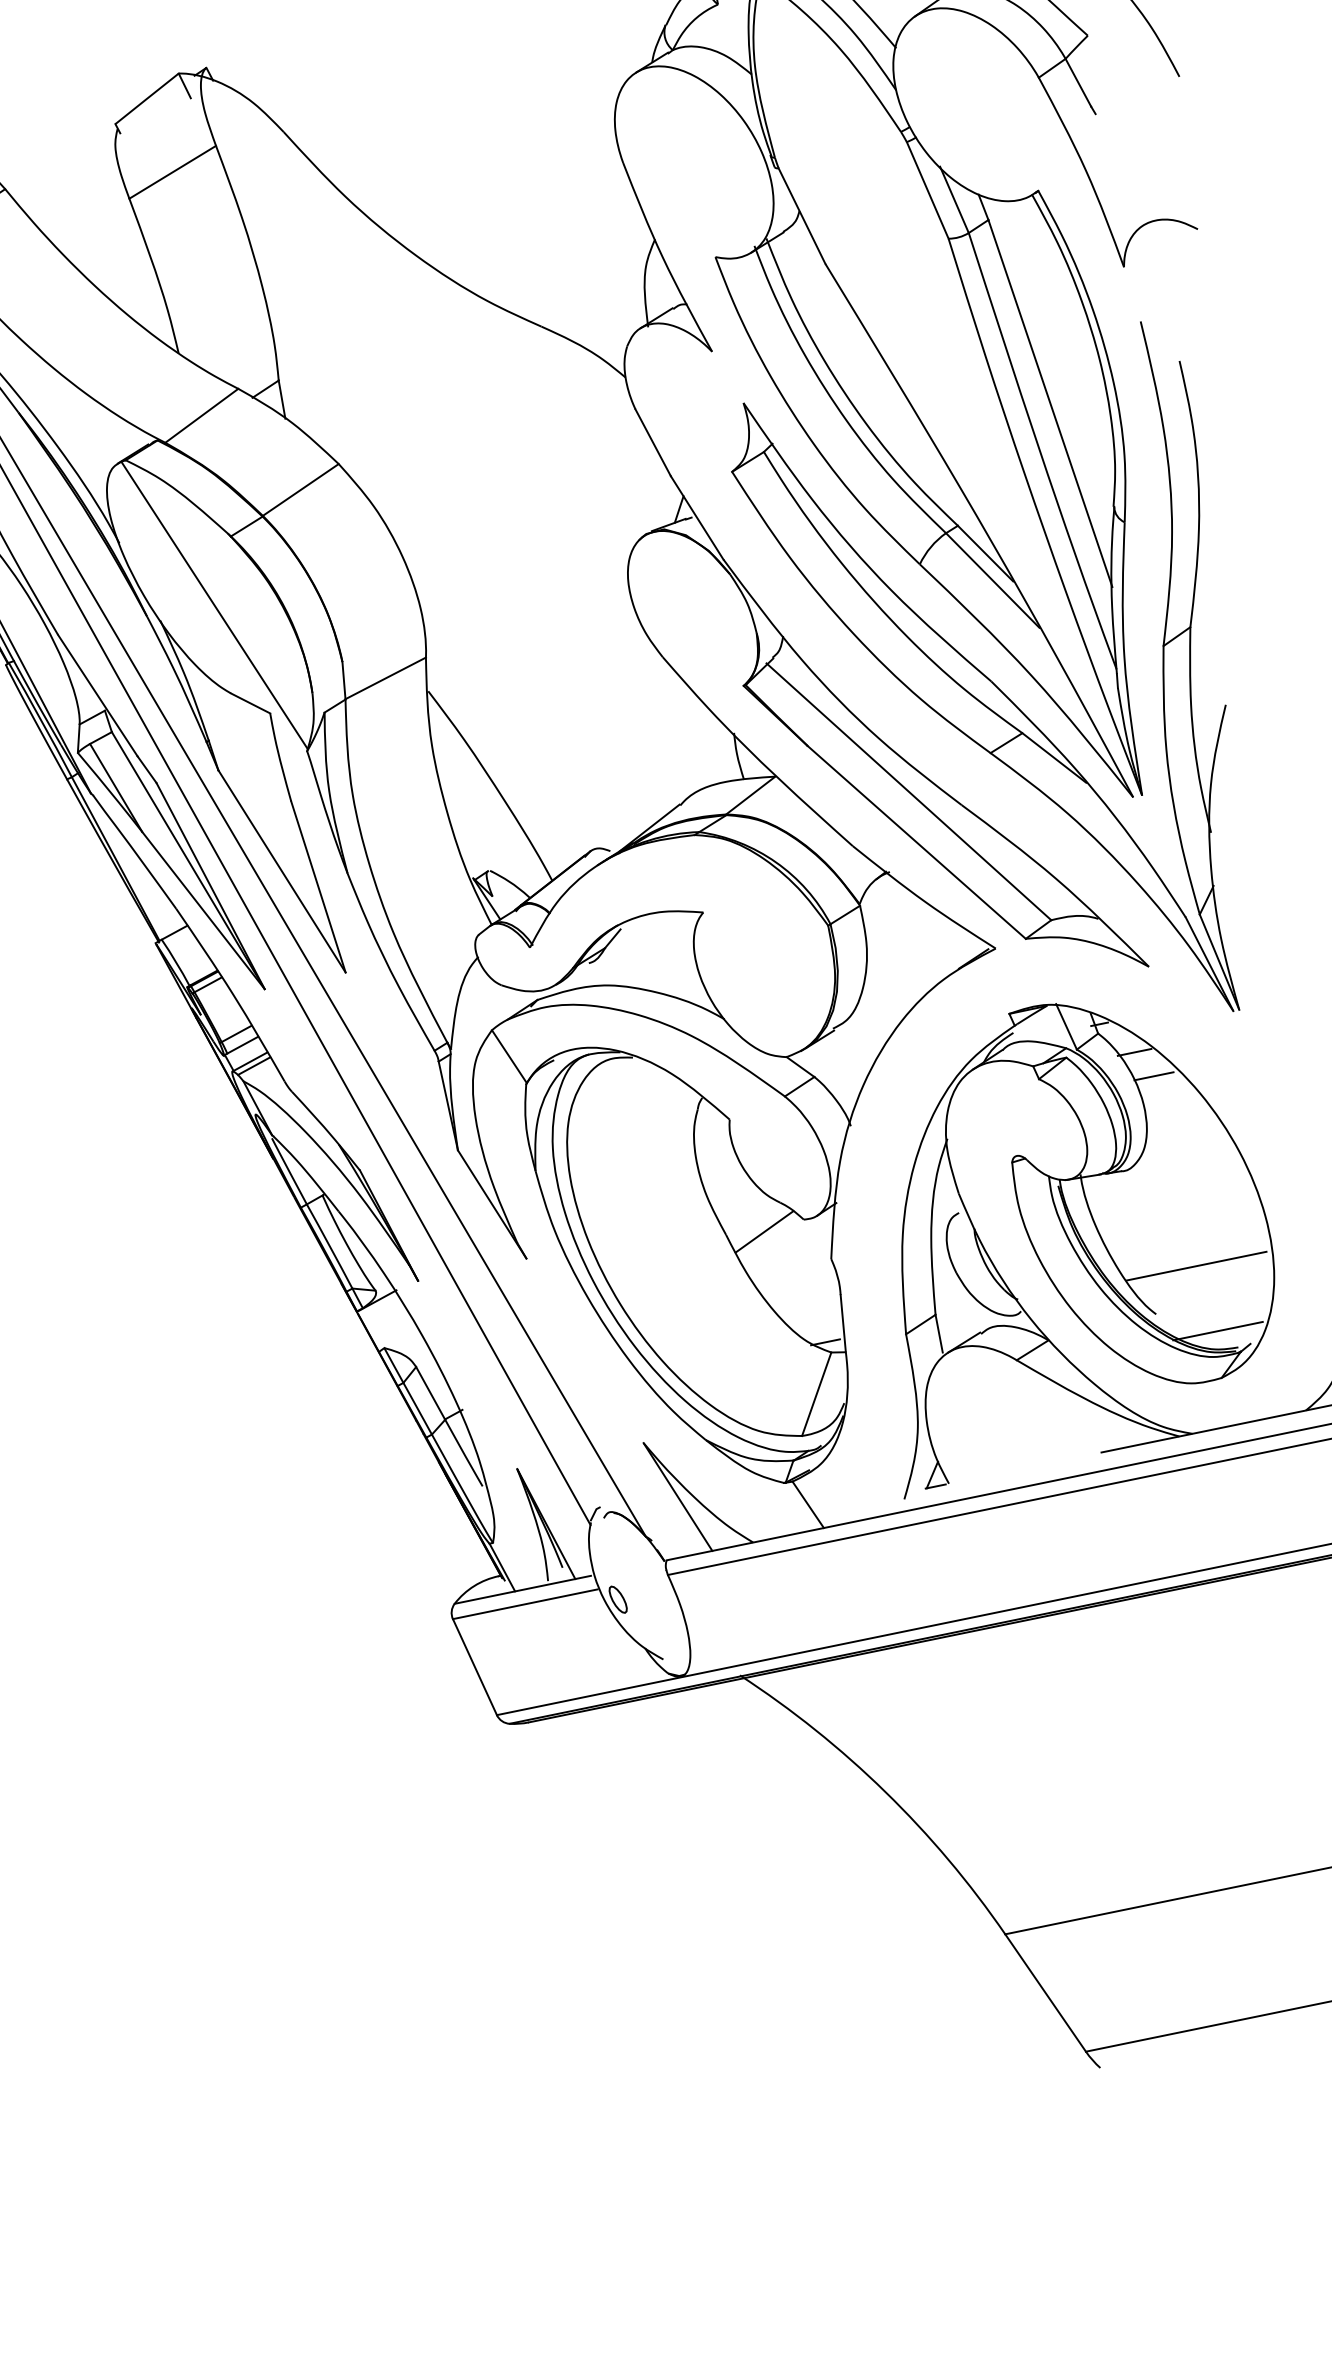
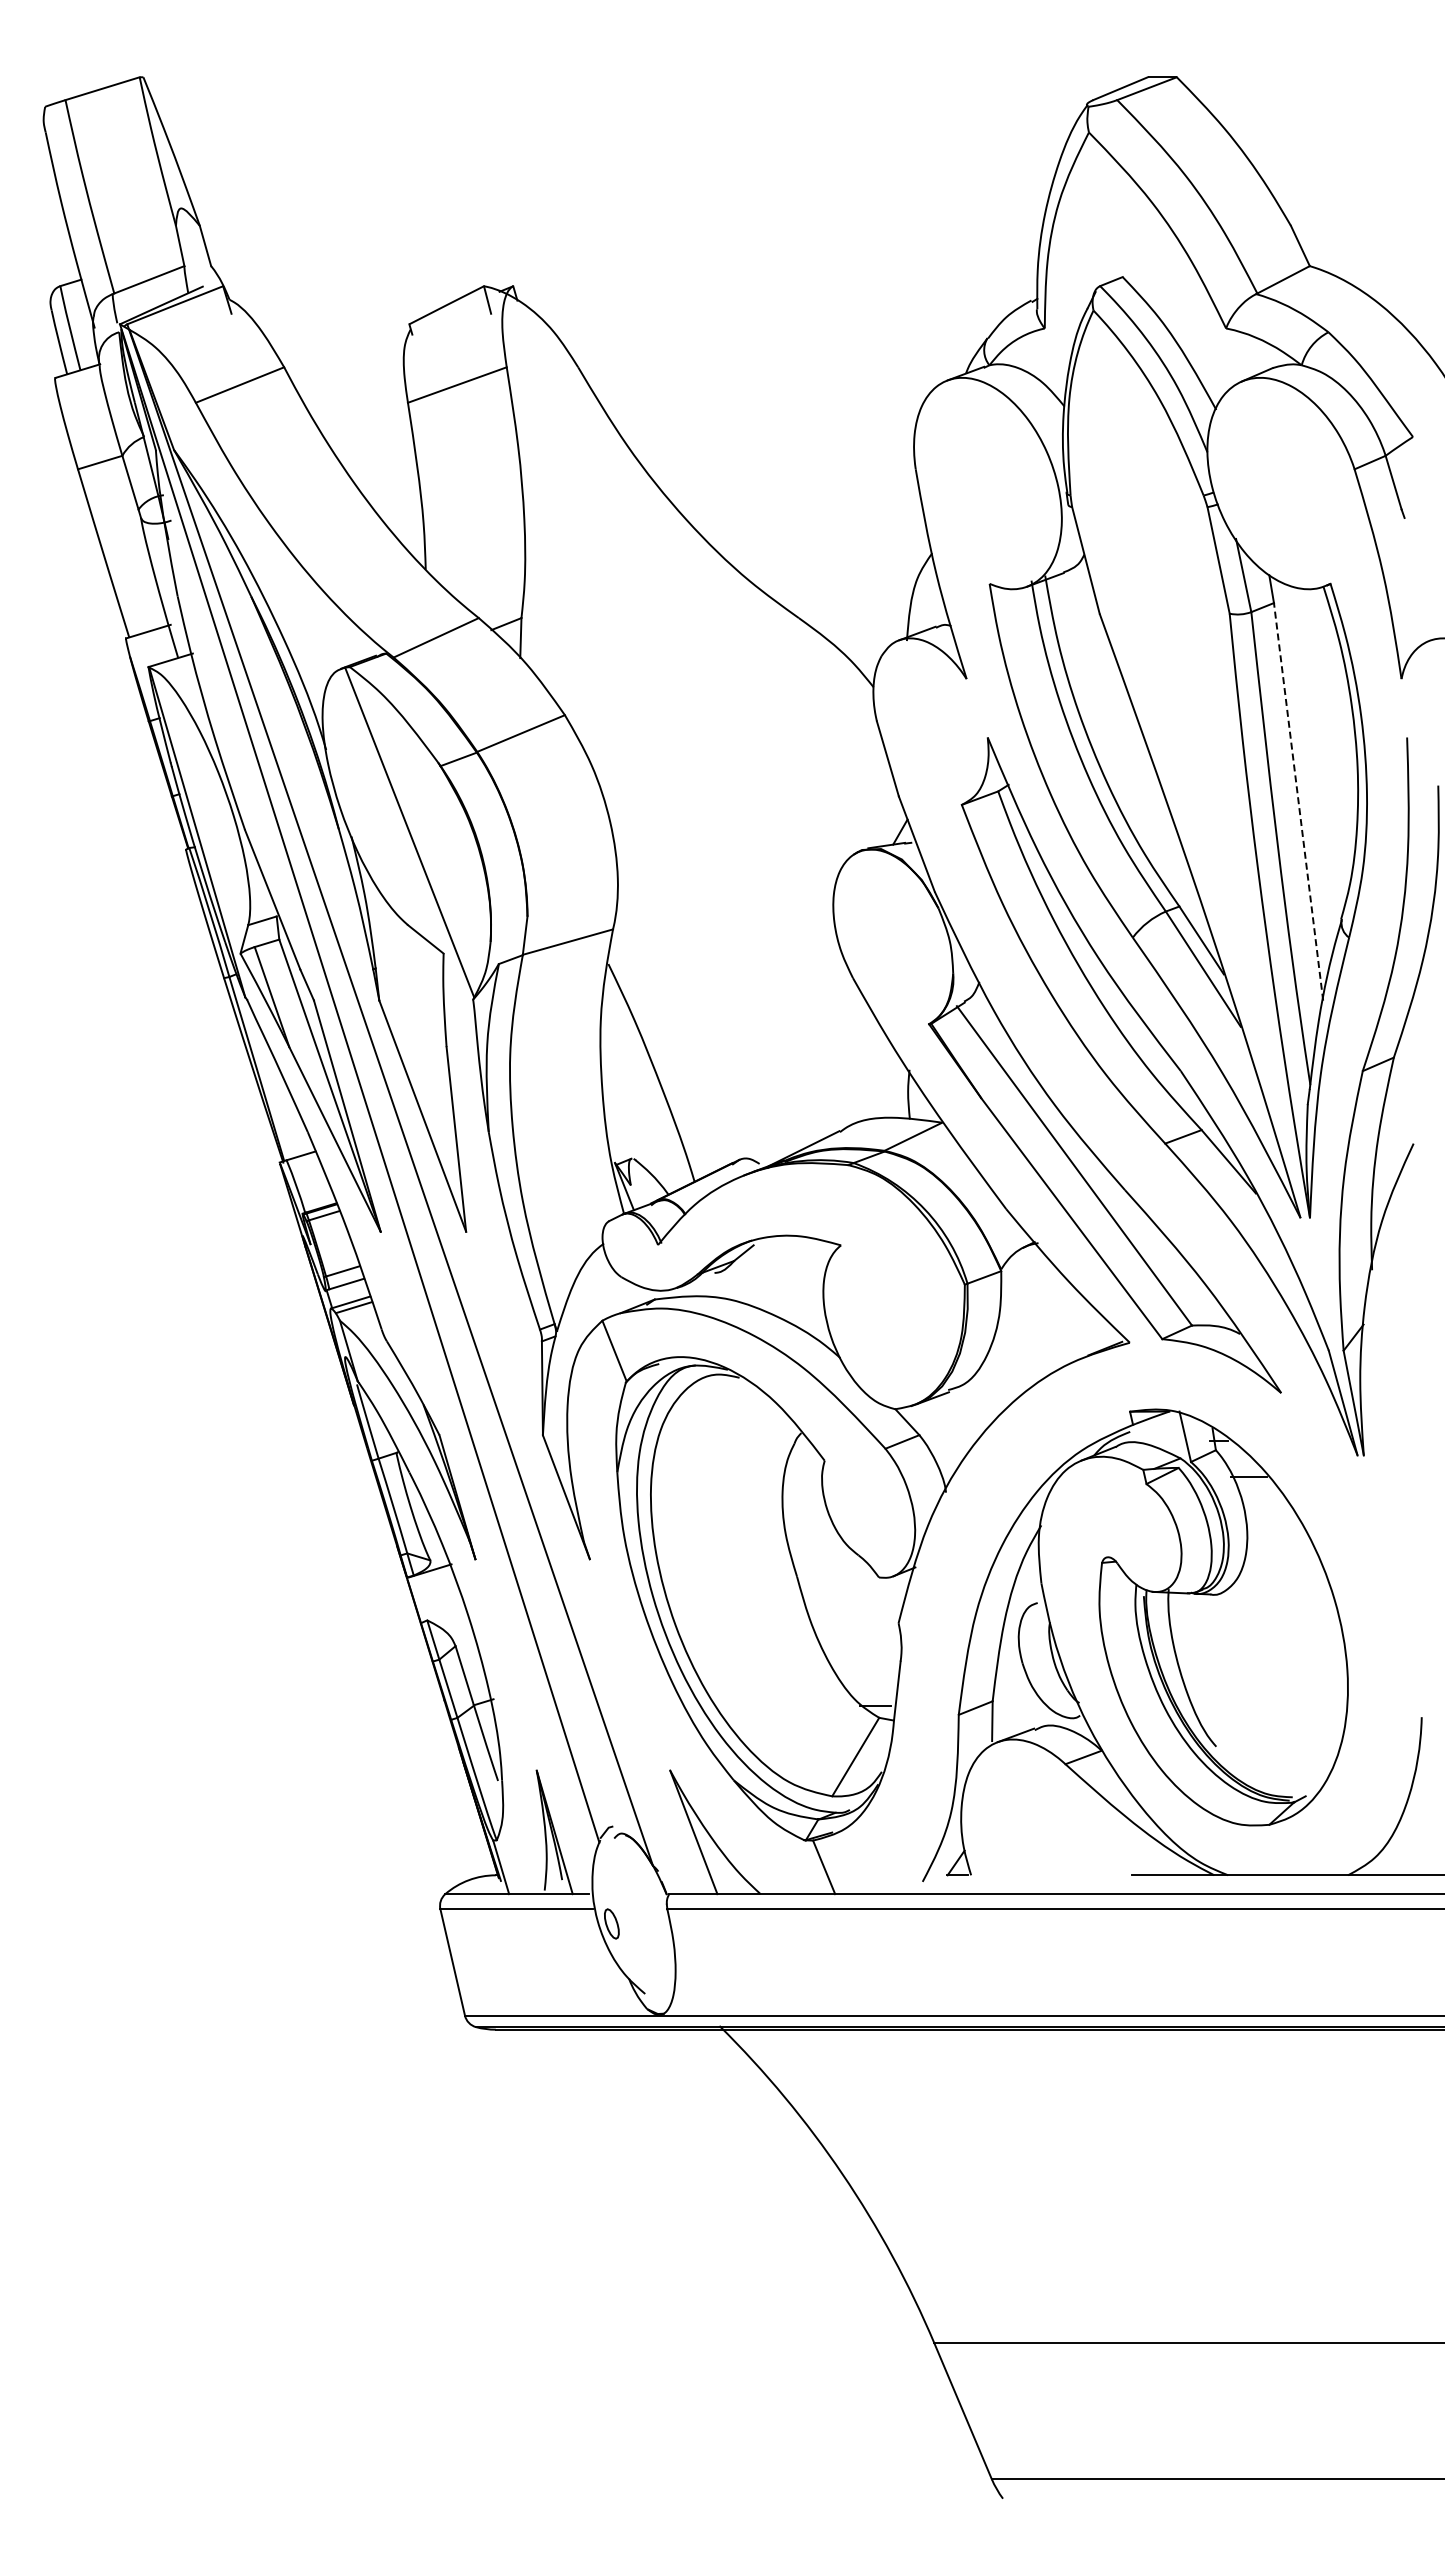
line: (1050, 403) -> (1298, 801), solid -> dashed
line: (1153, 1076) -> (1263, 1505), removed
line: (764, 1231) -> (836, 1581), removed
line: (1196, 1266) -> (1267, 1706), removed
line: (1218, 1331) -> (1275, 1776), removed

